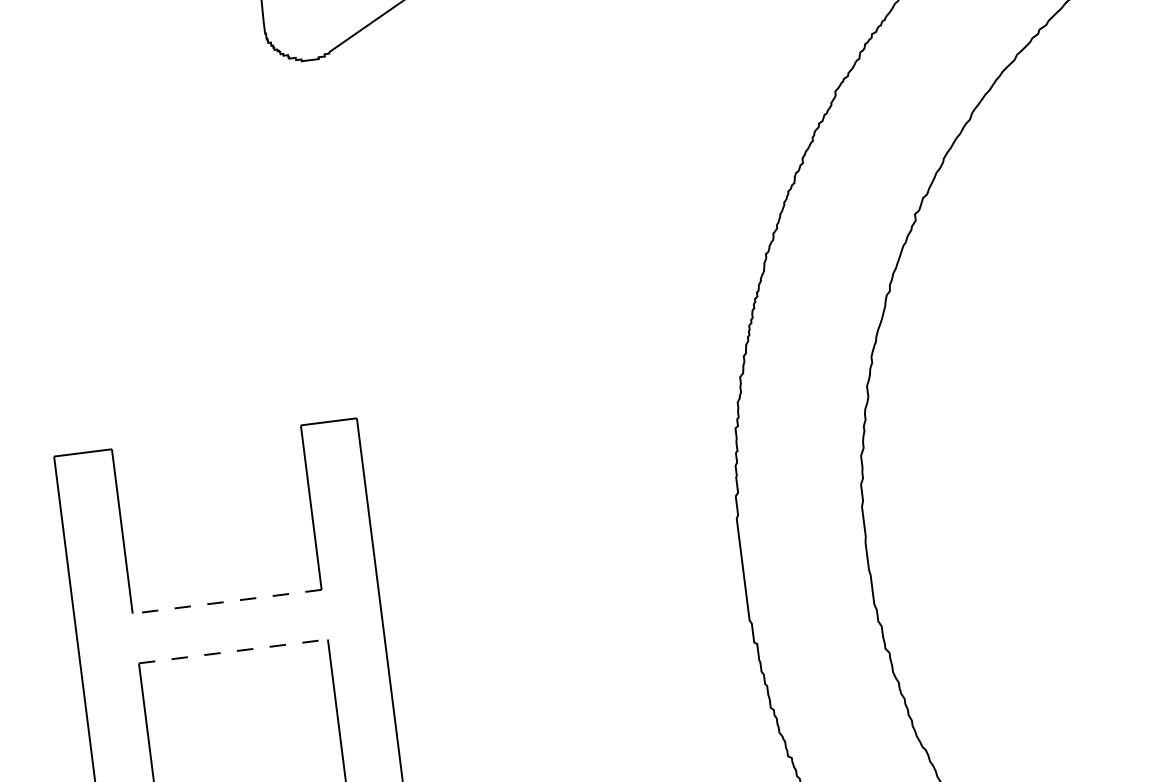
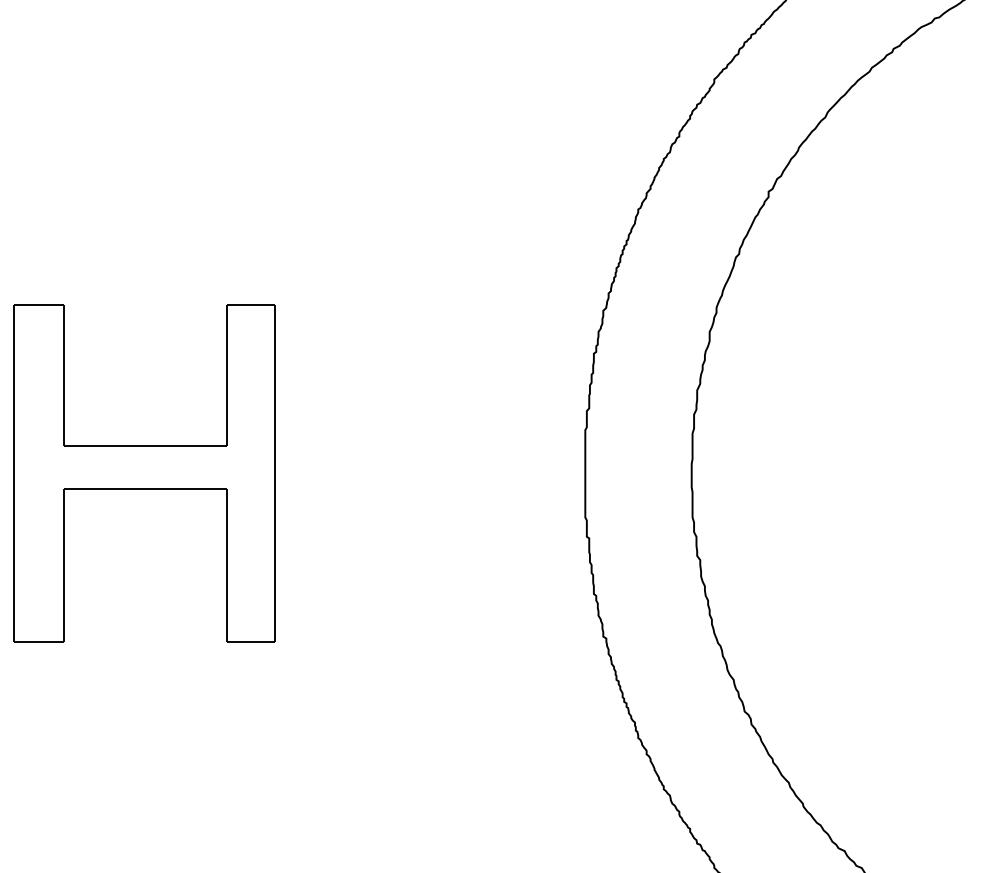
line: (226, 602) -> (144, 446), dashed -> solid
line: (233, 651) -> (145, 488), dashed -> solid

